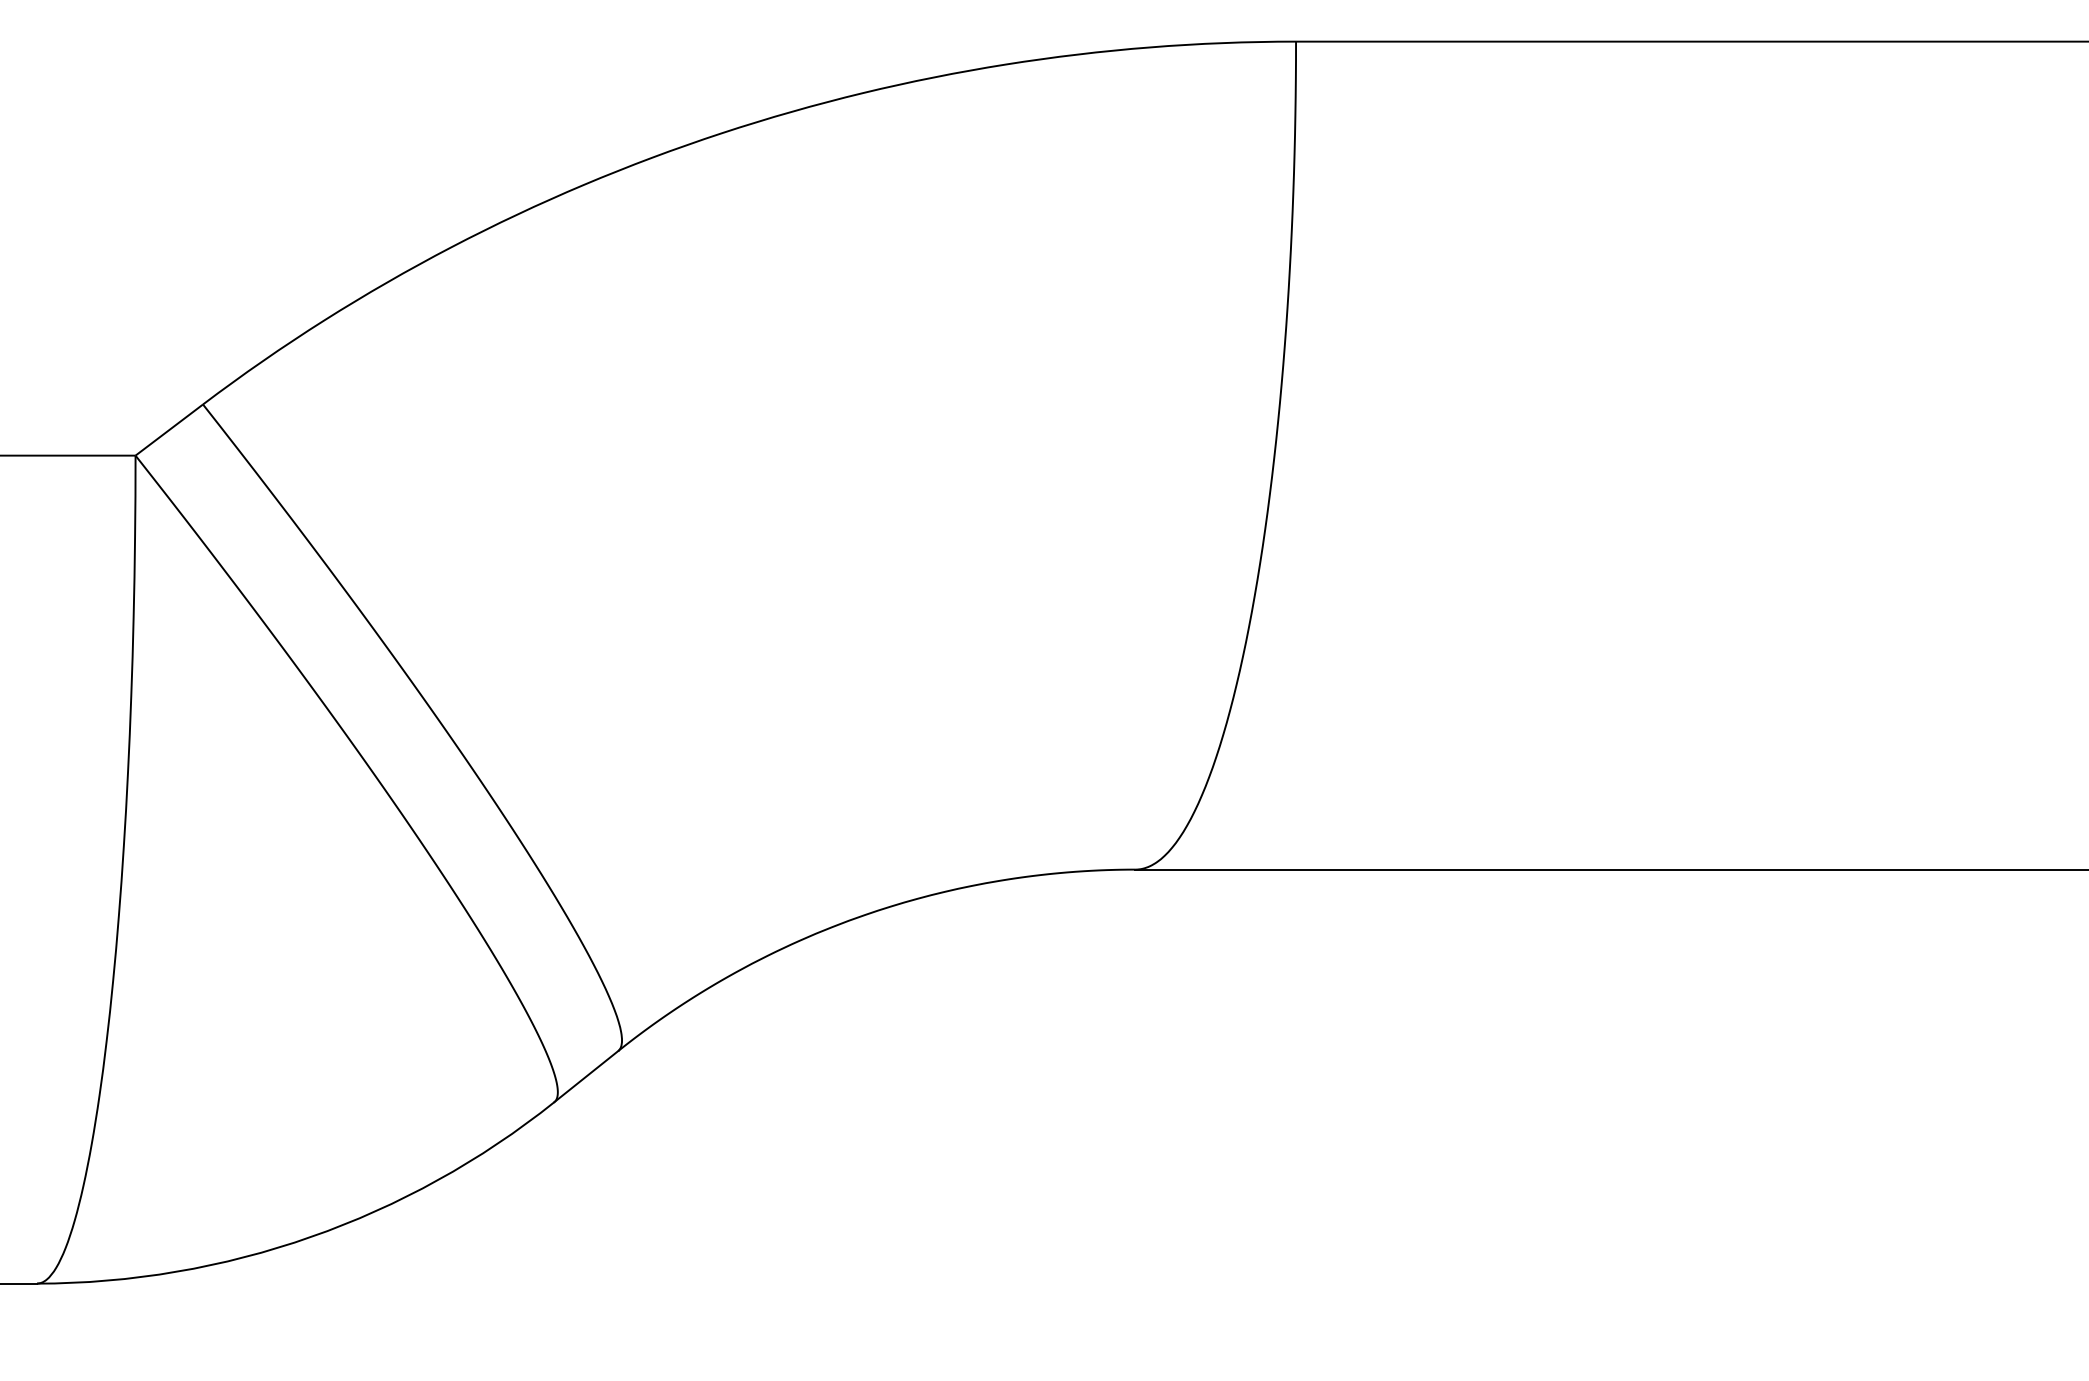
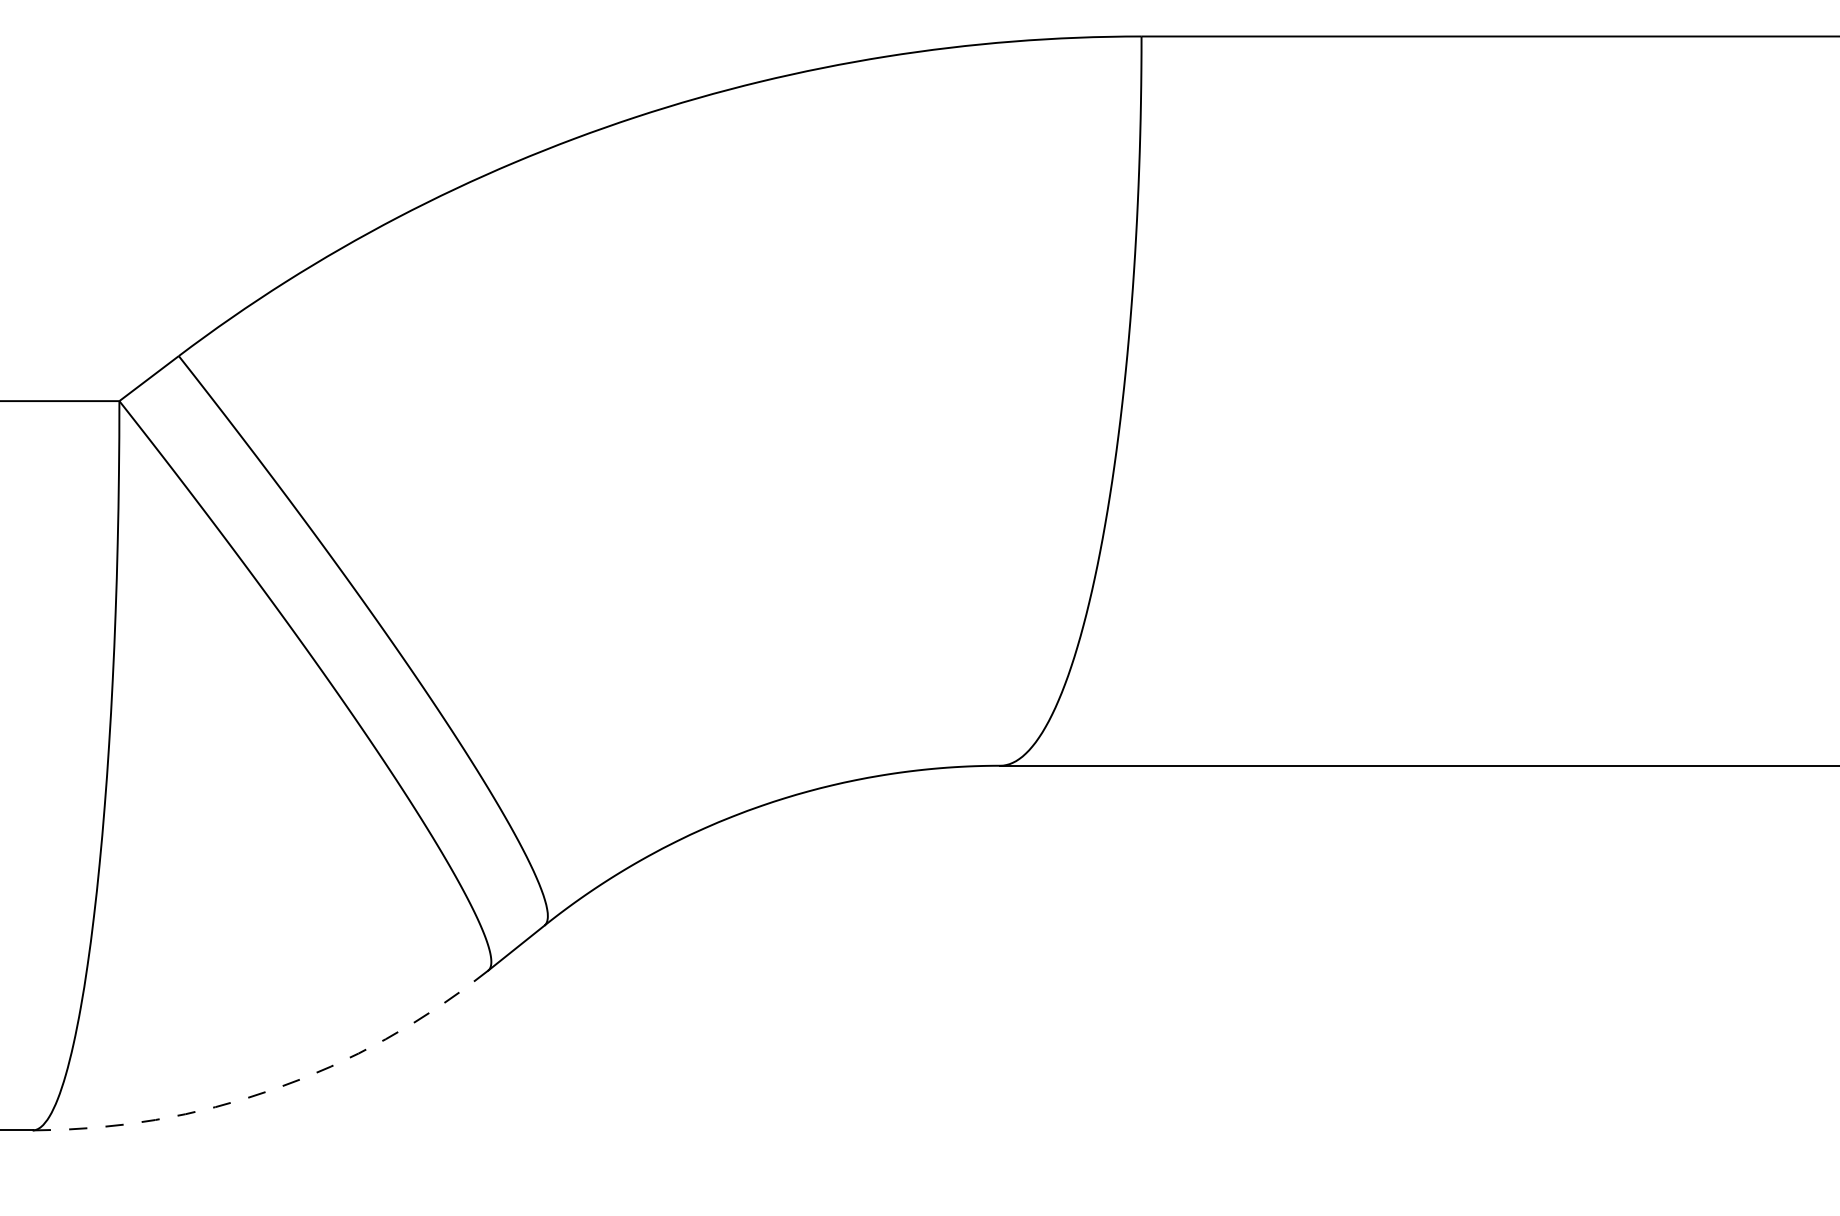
arc: (311, 1236) -> (274, 1088), solid -> dashed

